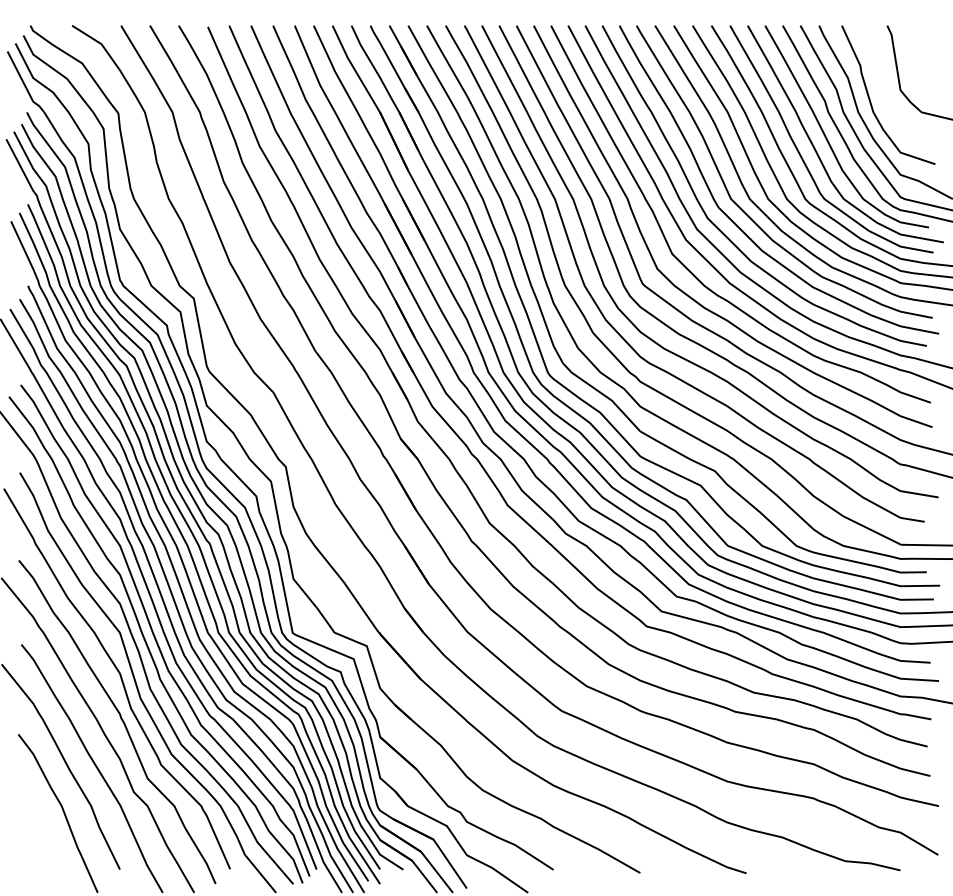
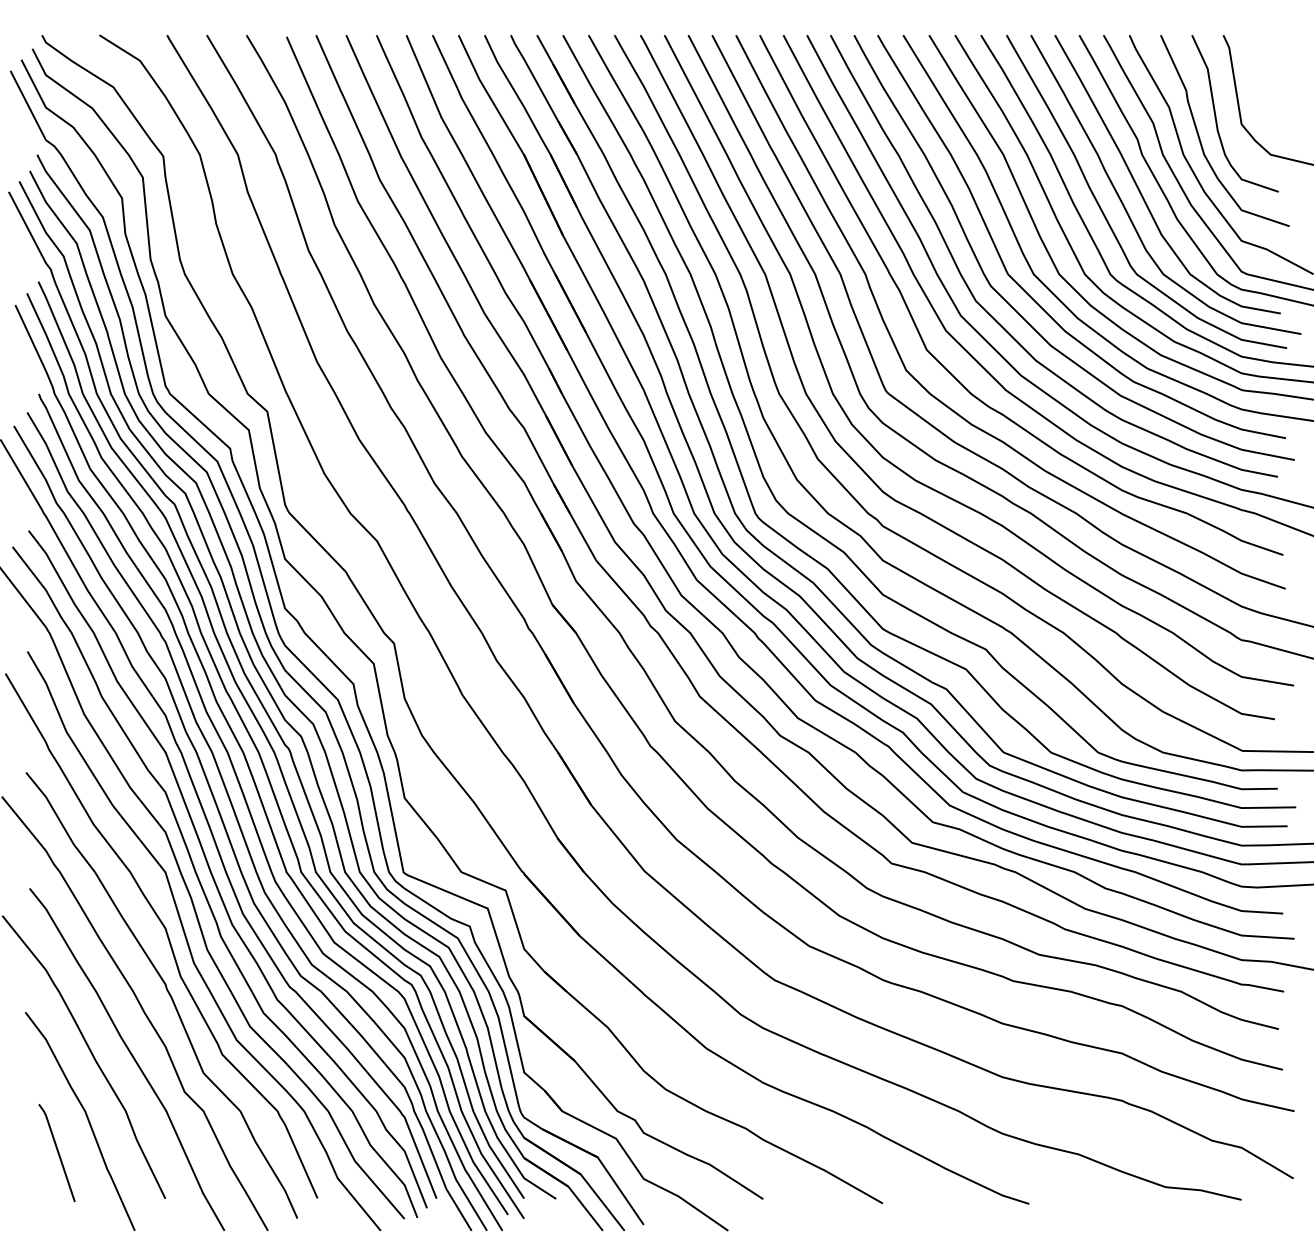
curve: (882, 82) -> (1216, 113), added
line: (40, 834) -> (55, 1150), added

